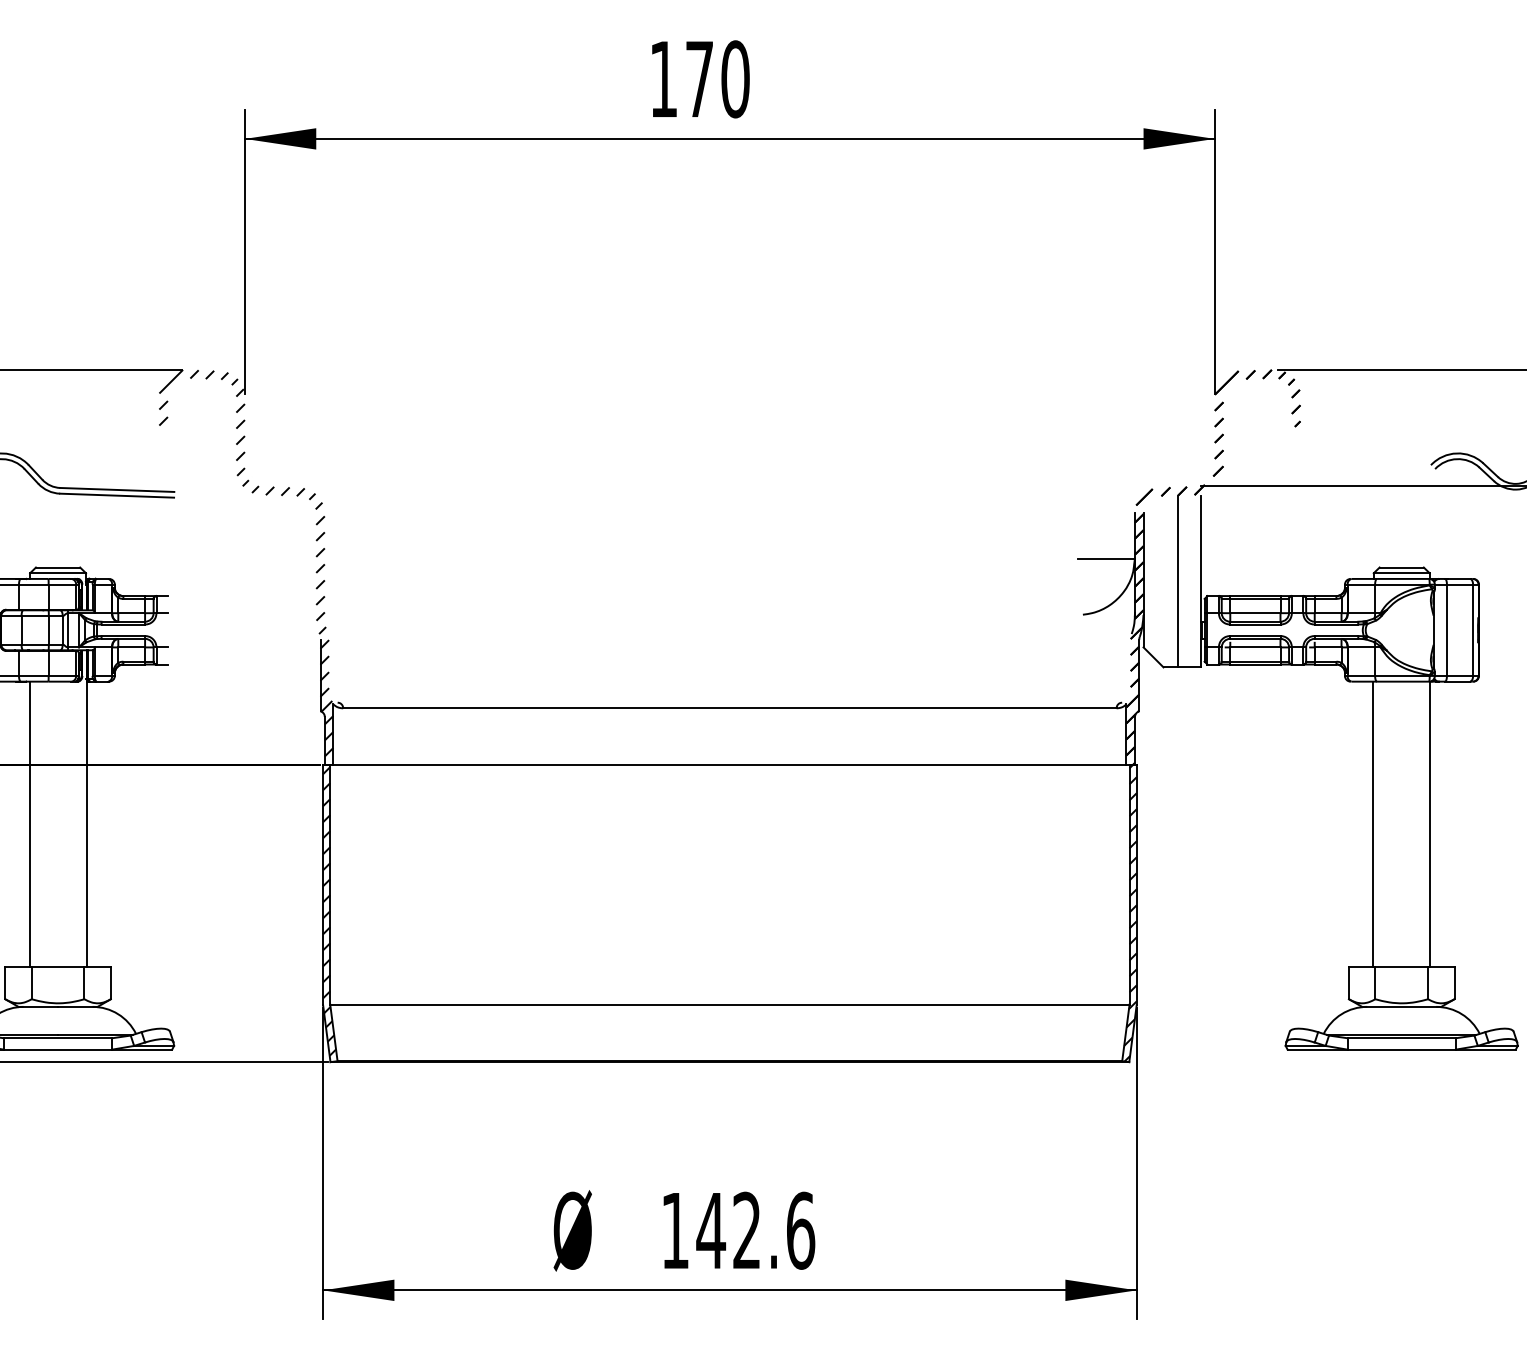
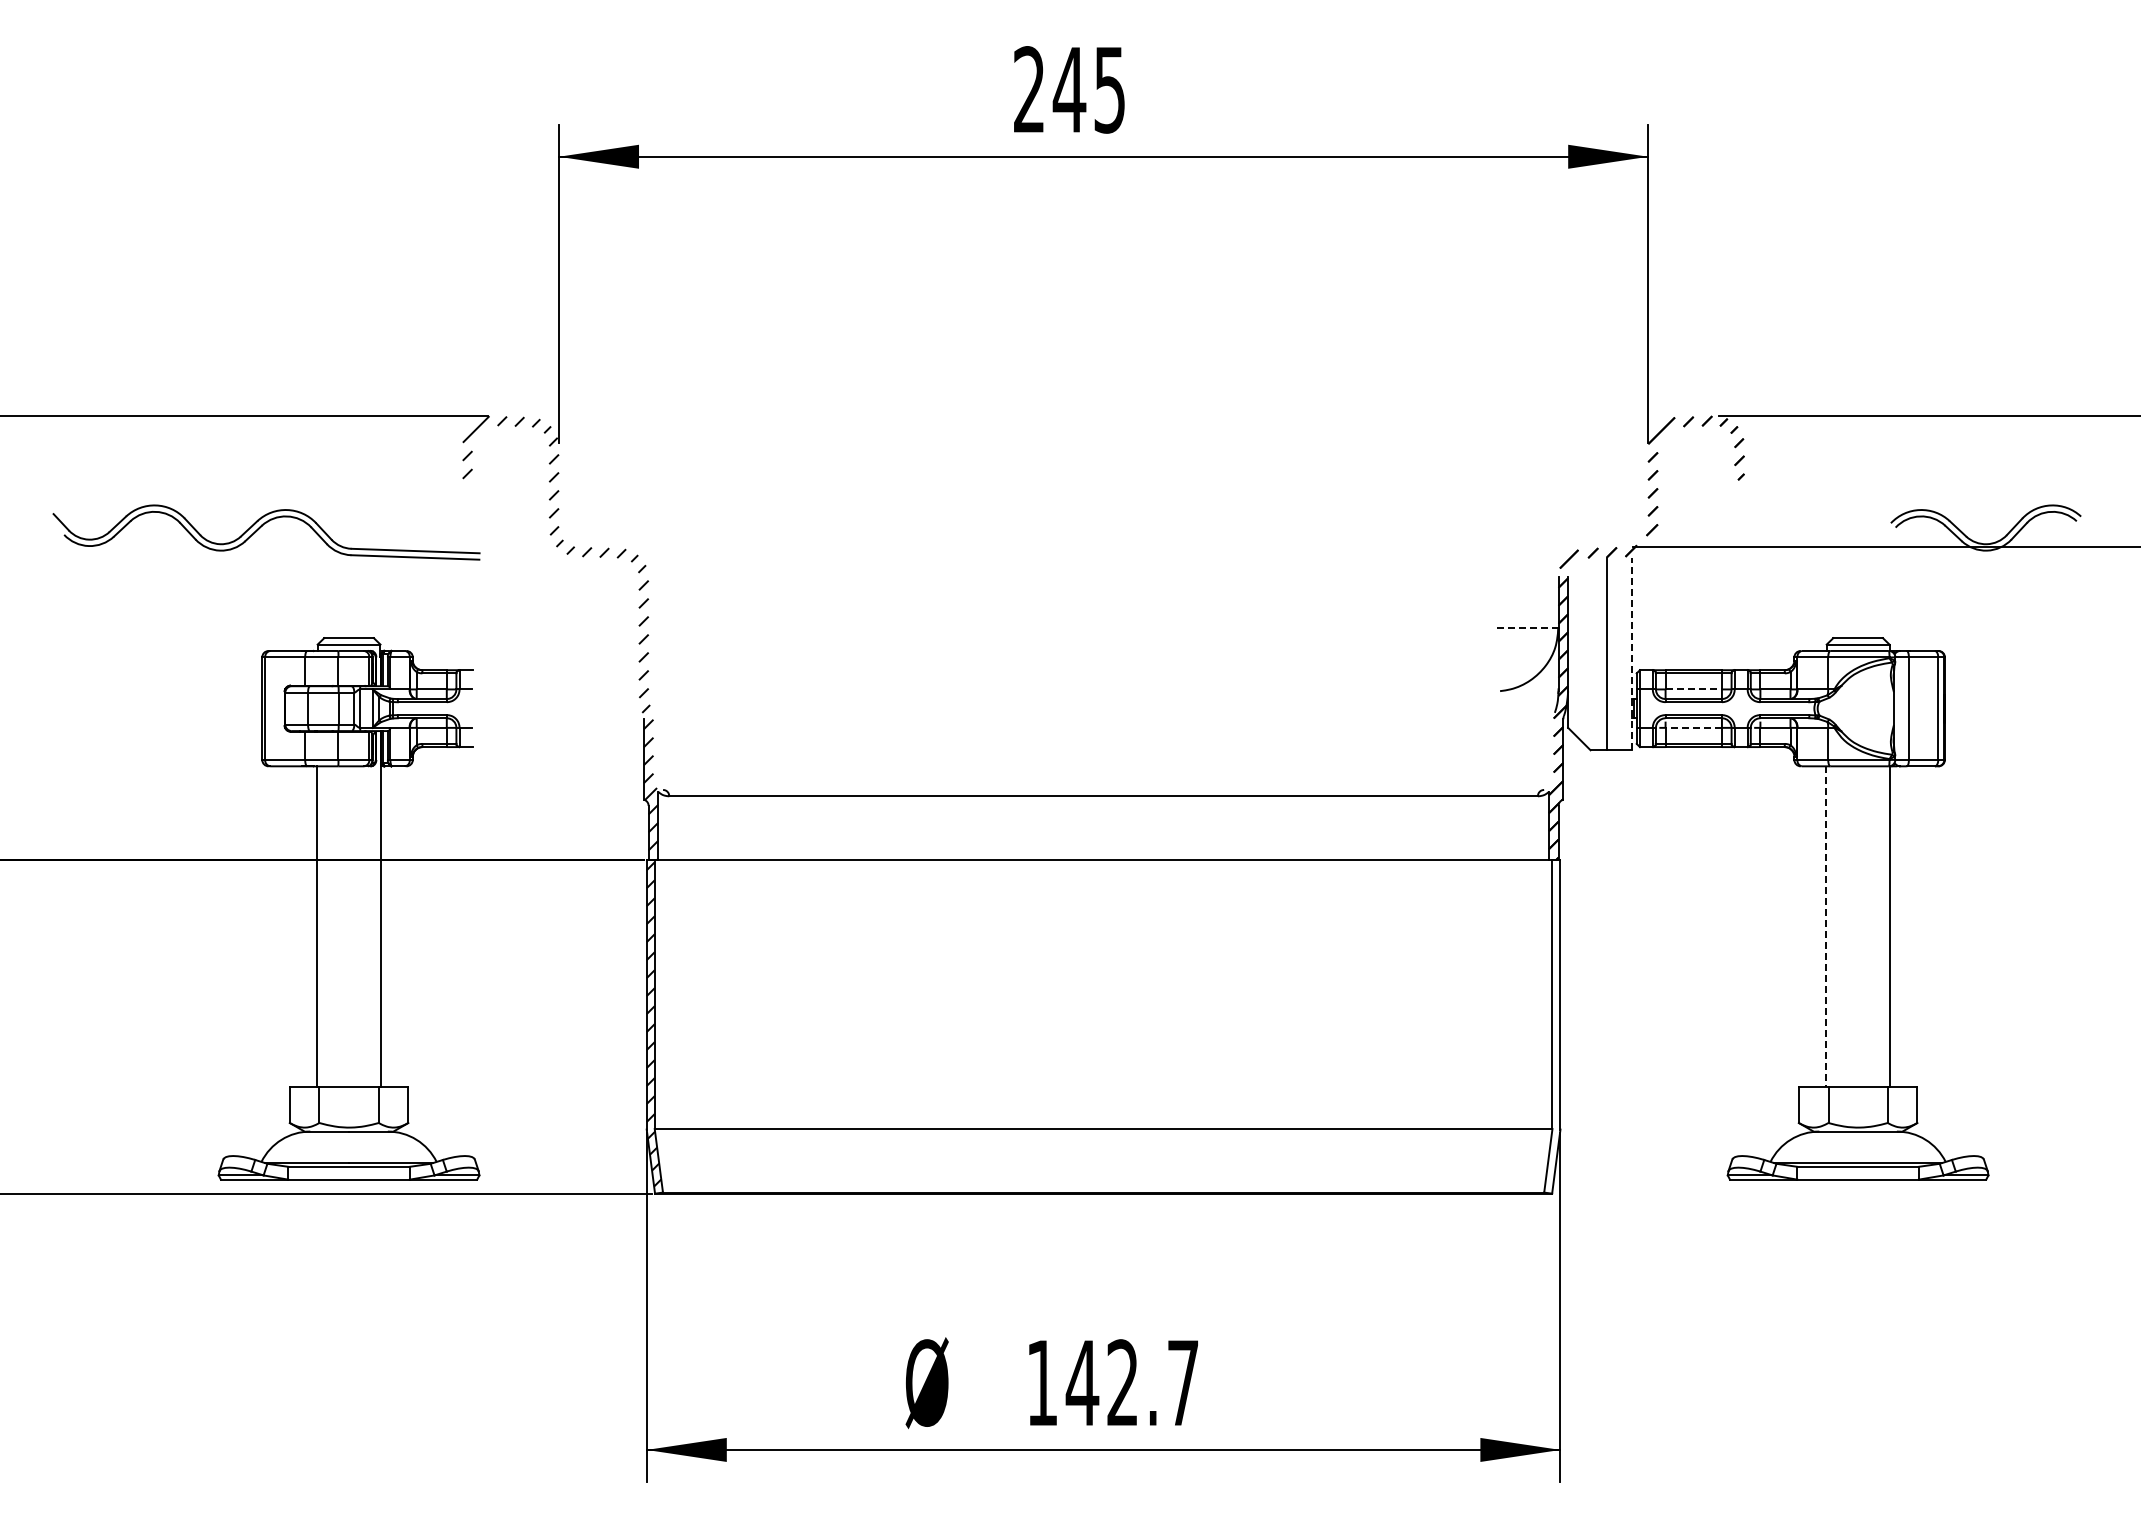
text: (699, 79) -> (1069, 89), 170 -> 245
line: (1106, 558) -> (1526, 628), solid -> dashed
line: (1200, 581) -> (1632, 653), solid -> dashed
line: (1256, 613) -> (1694, 689), solid -> dashed
line: (1255, 647) -> (1693, 727), solid -> dashed
line: (1373, 825) -> (1826, 927), solid -> dashed
hatch: (1130, 913) -> (1553, 1026), removed
text: (801, 1230) -> (1183, 1382), 142.6 -> 142.7

